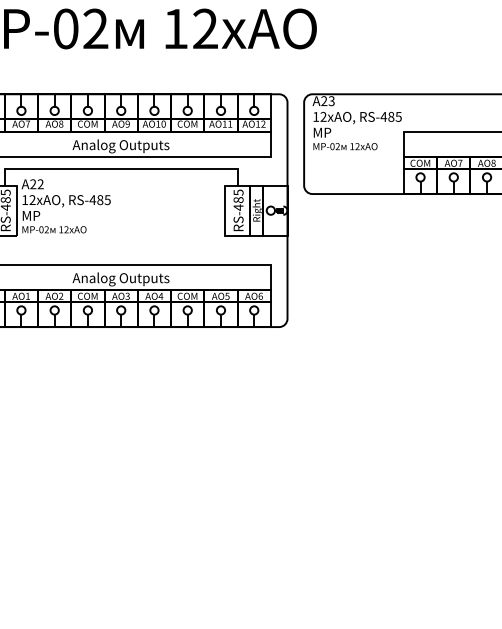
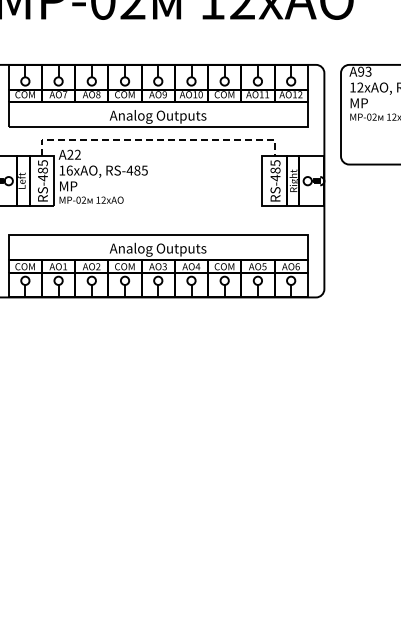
text: (324, 101) -> (361, 72), A23 -> A93
line: (121, 169) -> (158, 140), solid -> dashed
text: (32, 200) -> (69, 170), 12xAO, -> 16xAO,

